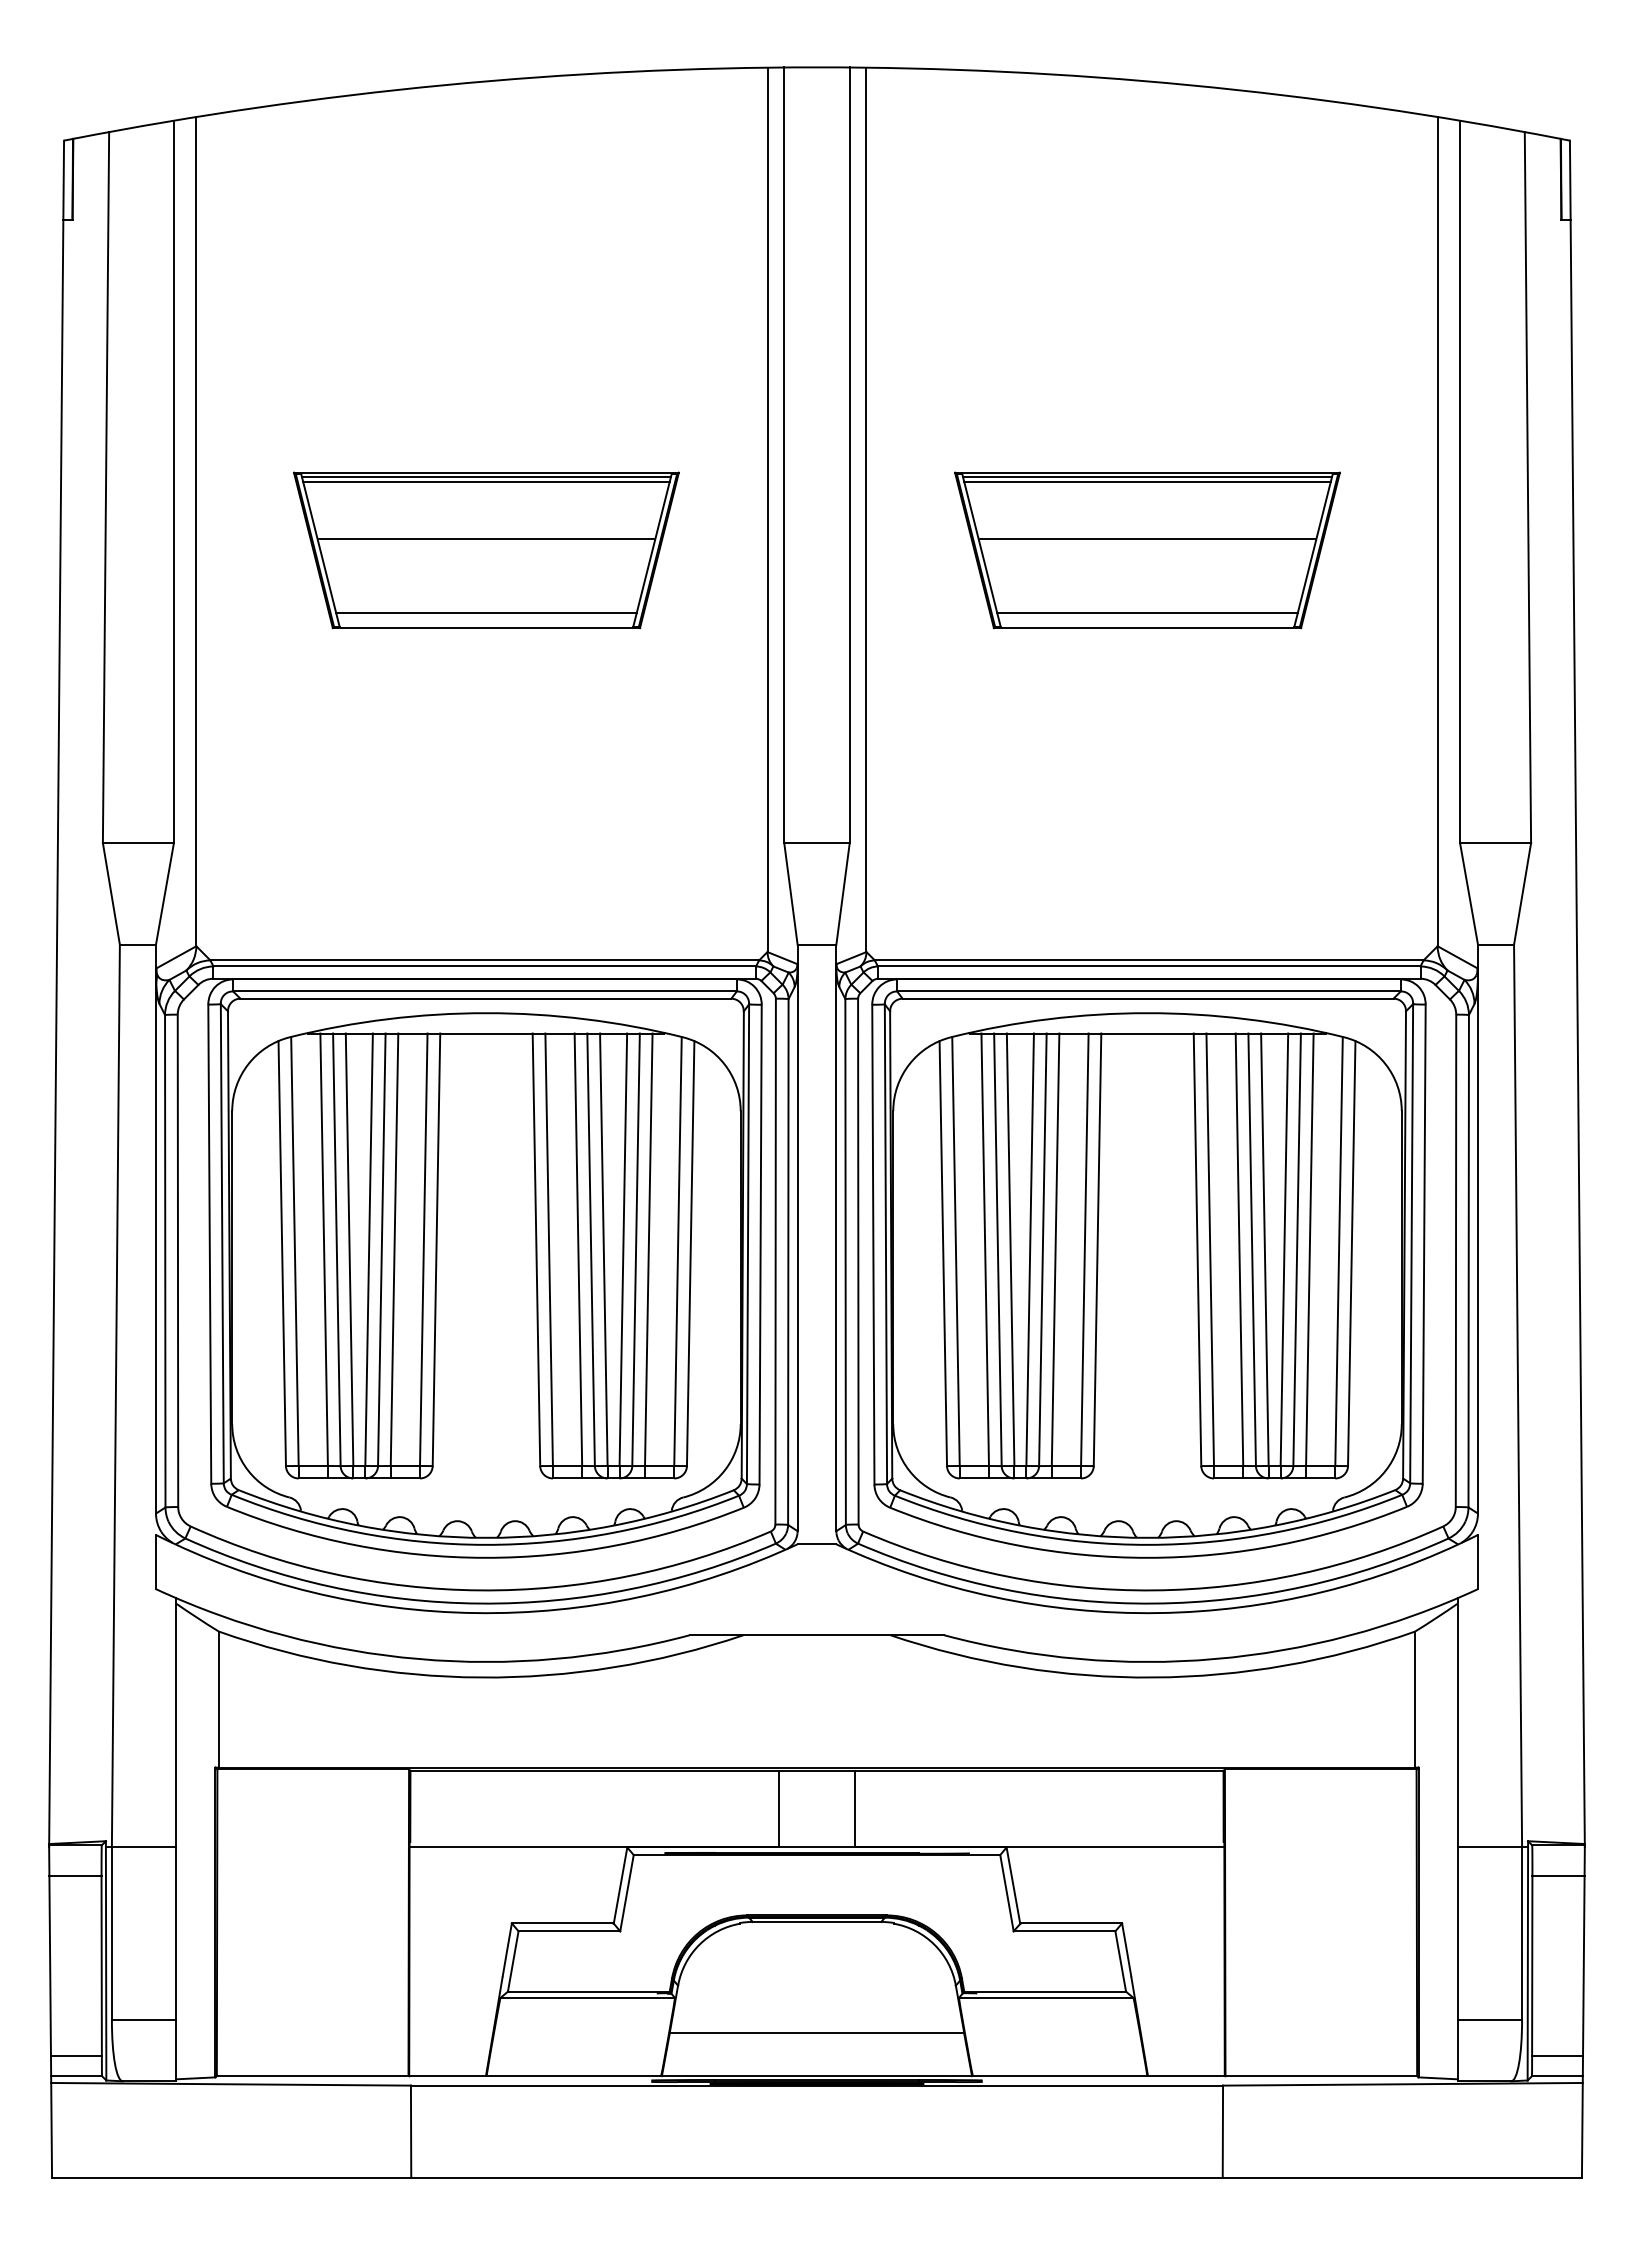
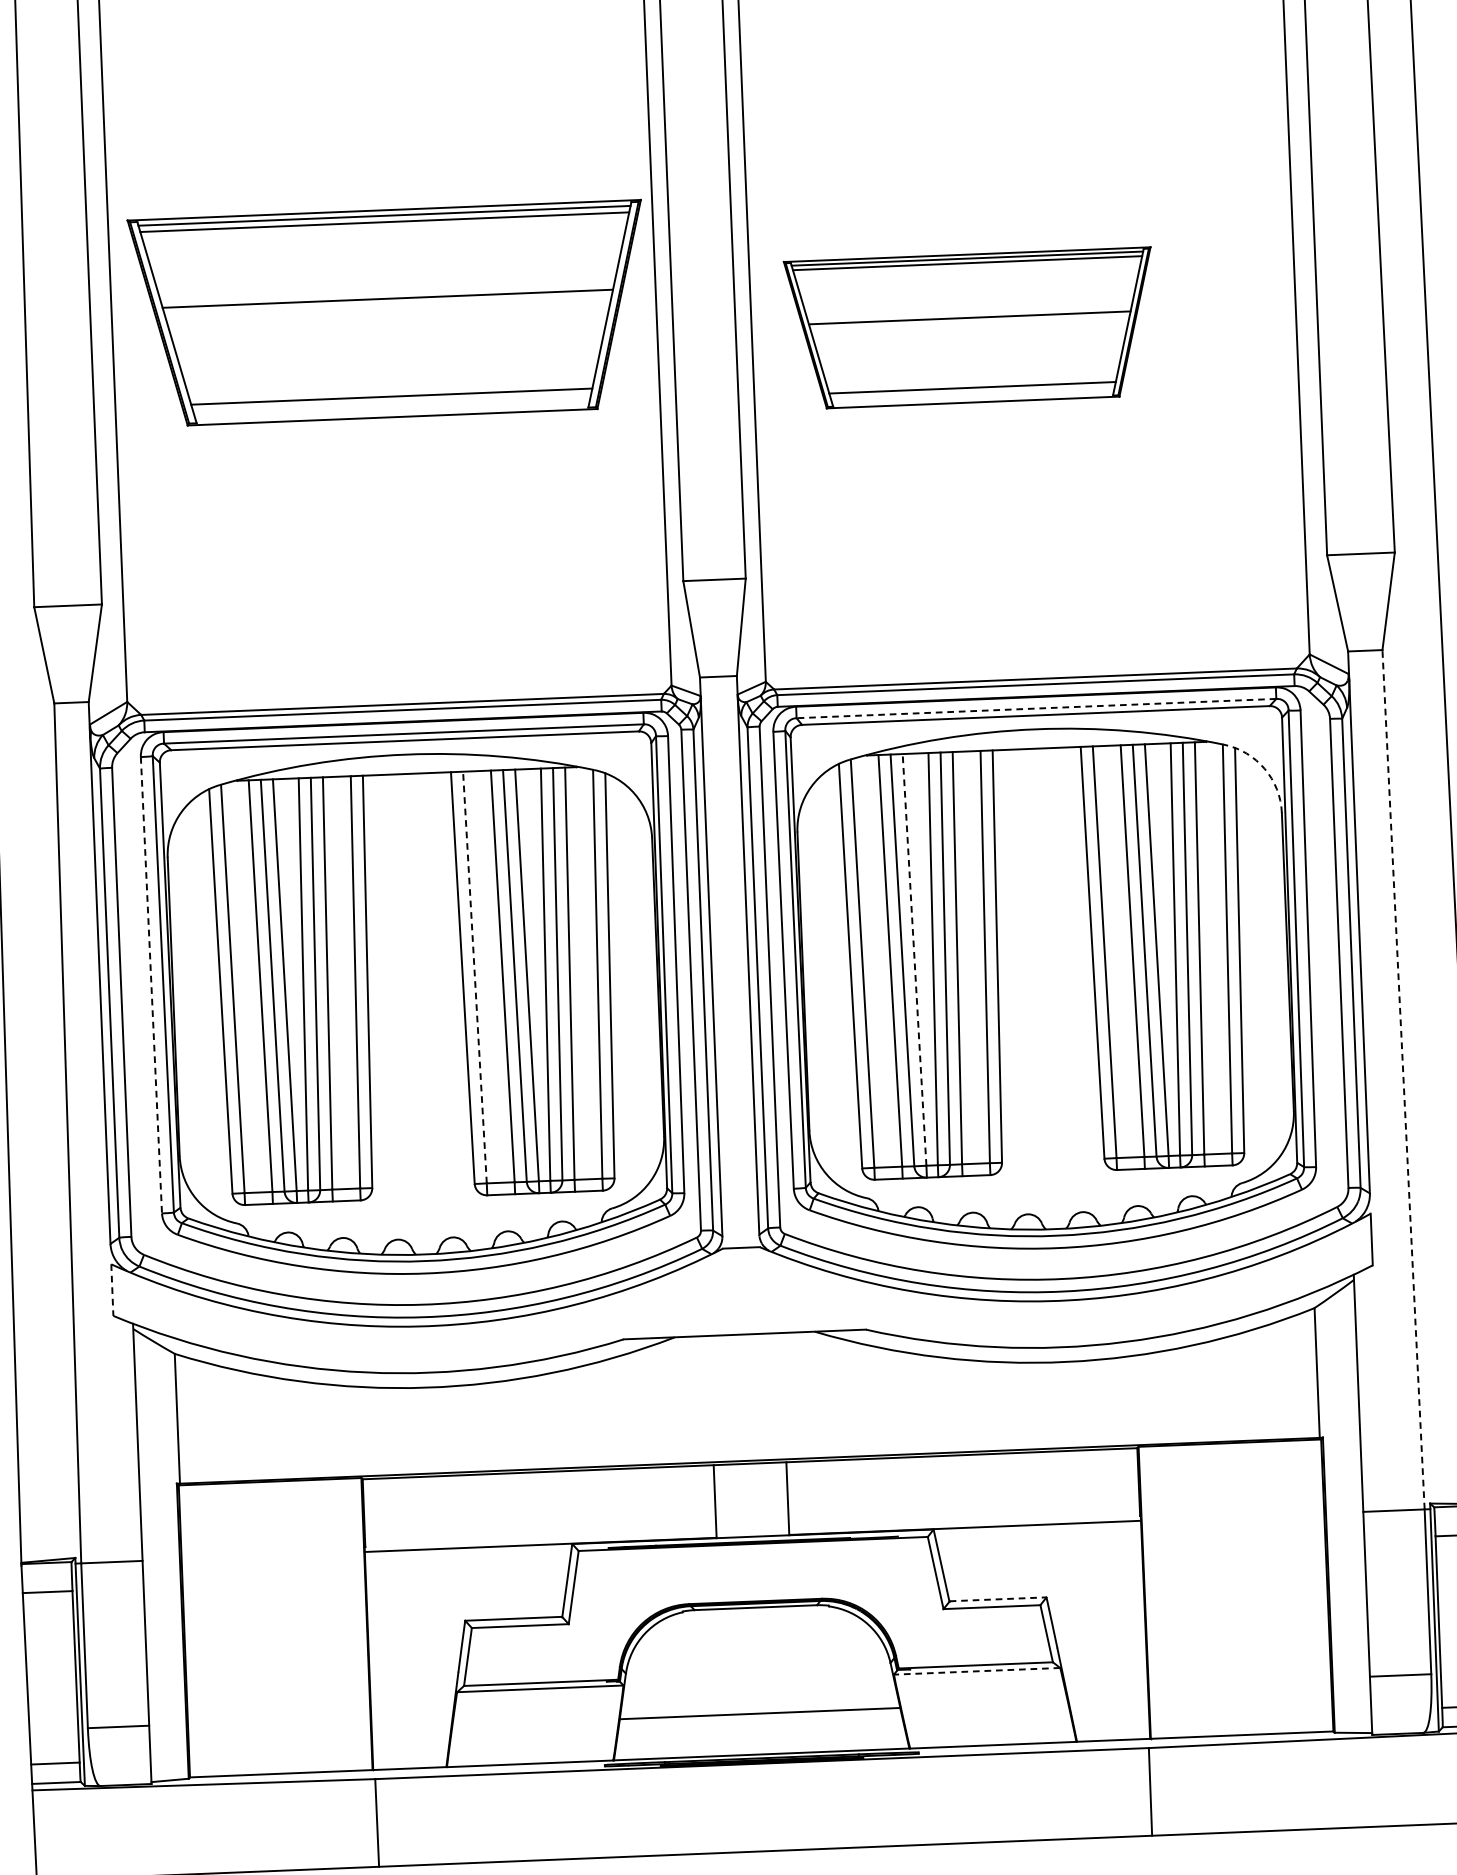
part: (486, 550) -> (388, 313), size x1.4
part: (1147, 550) -> (970, 328), moved
line: (1148, 991) -> (1036, 708), solid -> dashed
arc: (1385, 1064) -> (1264, 769), solid -> dashed
line: (209, 1244) -> (151, 985), solid -> dashed
line: (549, 1249) -> (475, 977), solid -> dashed
line: (1010, 1249) -> (914, 959), solid -> dashed
line: (1518, 1395) -> (1403, 1079), solid -> dashed
line: (155, 1562) -> (111, 1290), solid -> dashed
line: (1071, 1923) -> (998, 1599), solid -> dashed
line: (1045, 1997) -> (976, 1670), solid -> dashed

